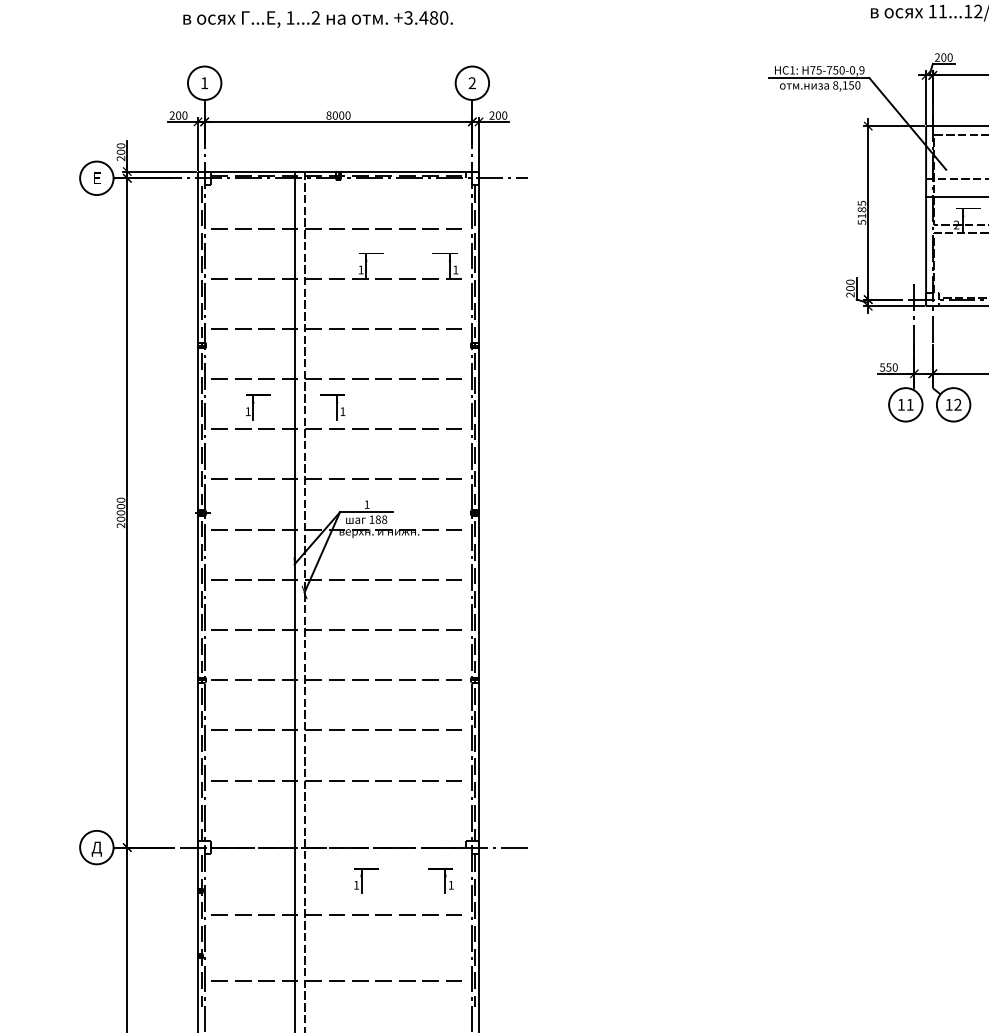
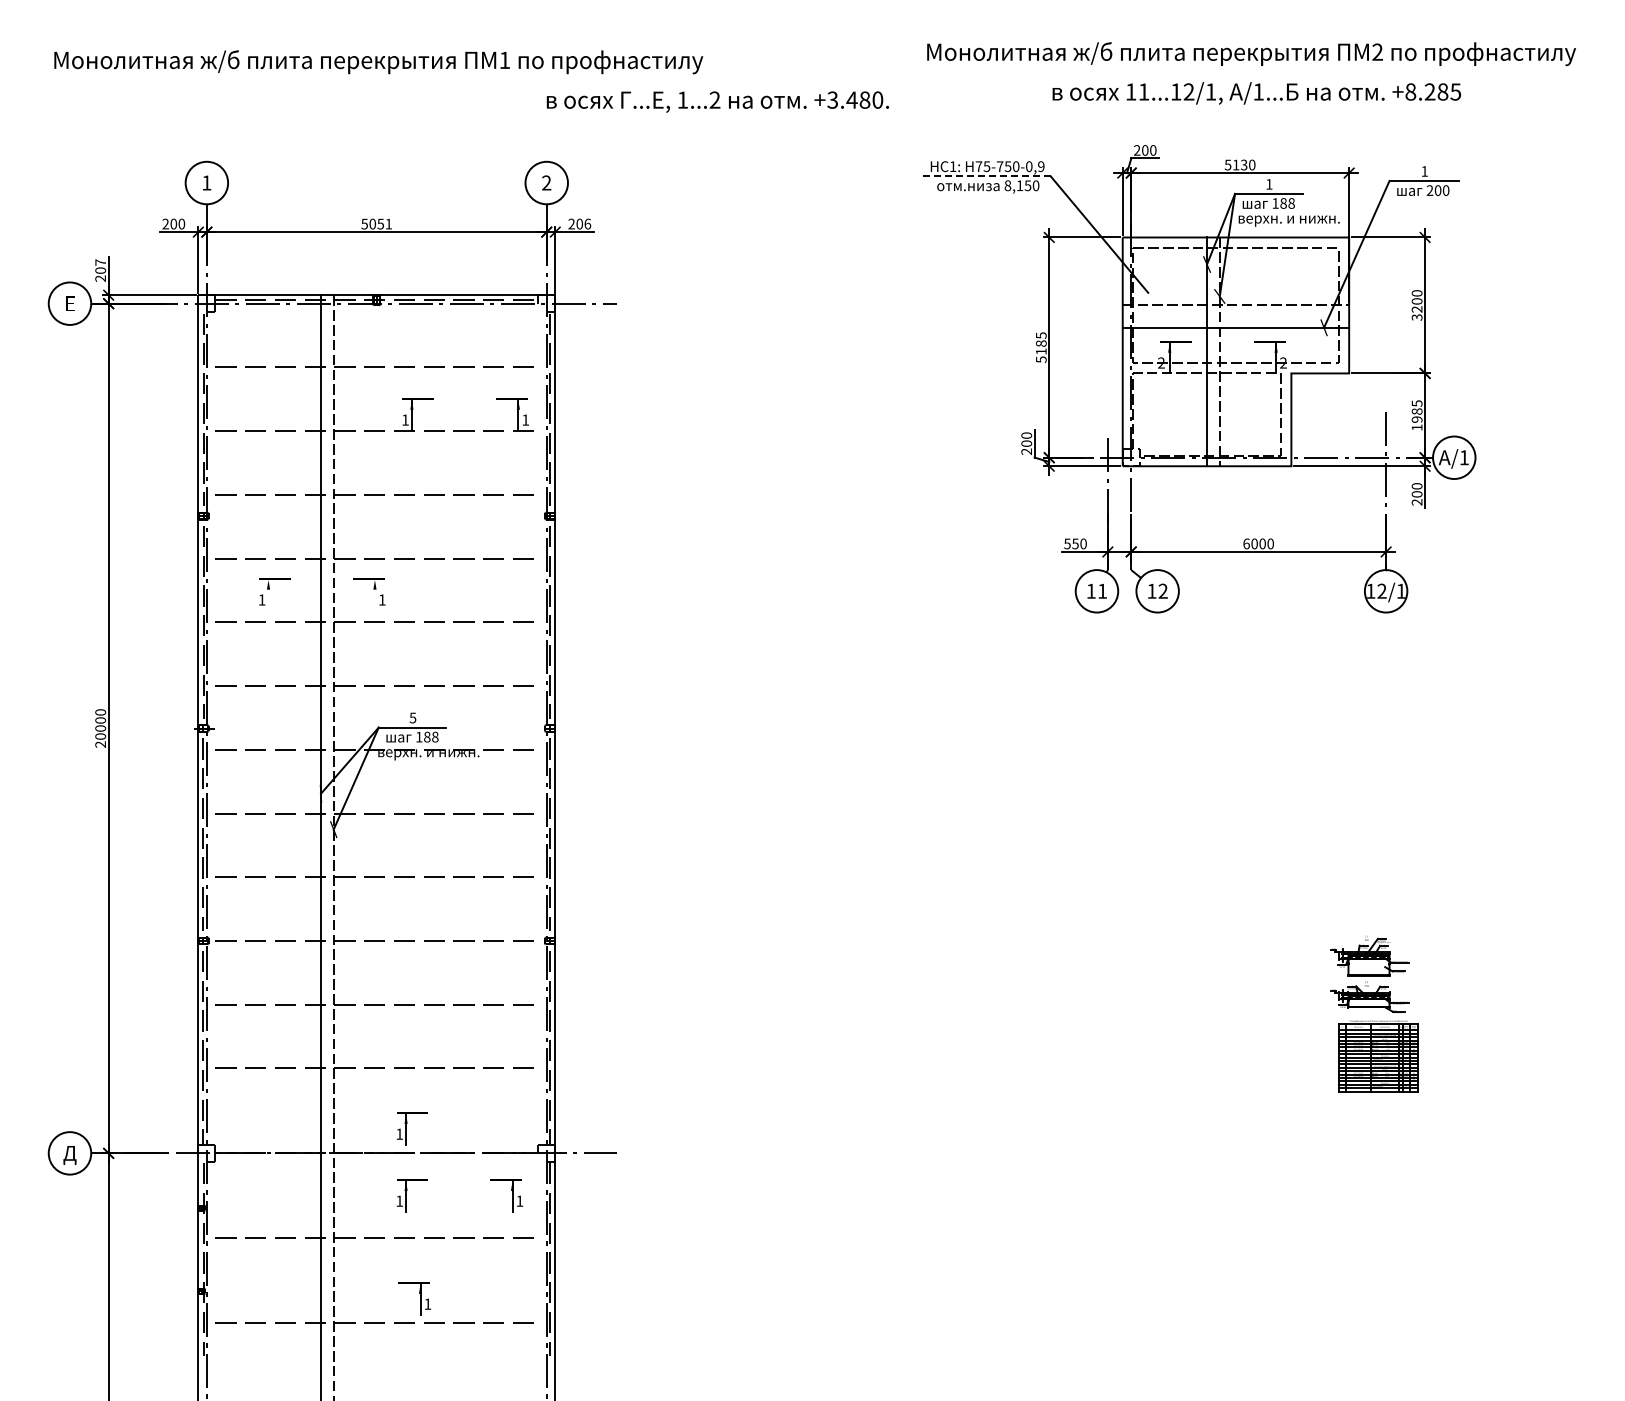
text: (317, 19) -> (717, 101), moved
line: (818, 78) -> (986, 176), solid -> dashed
text: (338, 115) -> (376, 223), 8000 -> 5051
text: (504, 115) -> (587, 223), 200 -> 206
text: (120, 145) -> (100, 262), 200 -> 207
line: (253, 408) -> (268, 595), removed
line: (336, 408) -> (374, 595), removed
text: (366, 504) -> (412, 717), 1 -> 5
part: (365, 827) -> (411, 1128), added
part: (368, 961) -> (414, 1298), added

